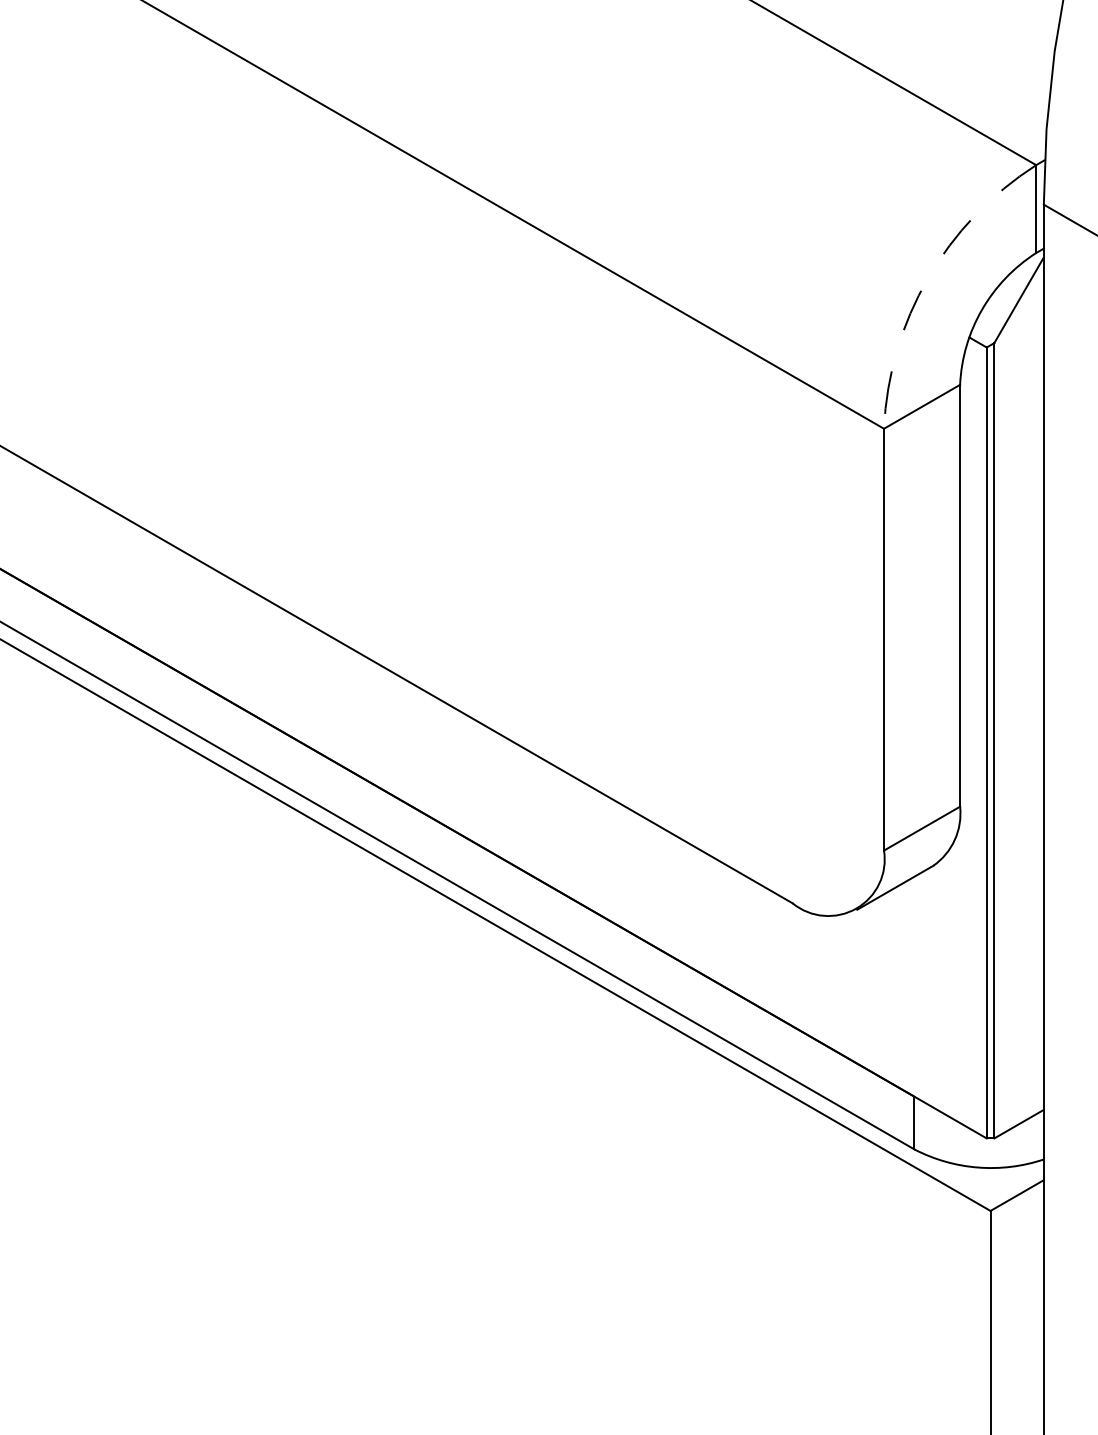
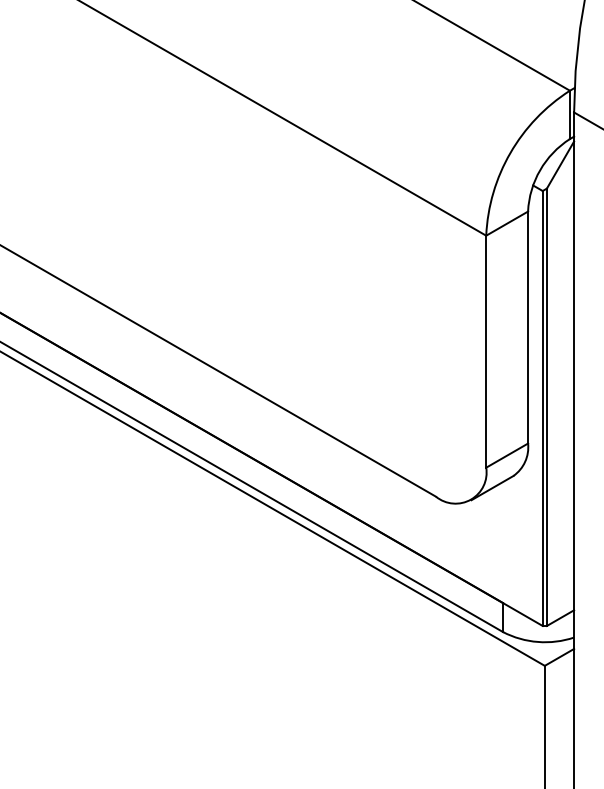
arc: (928, 279) -> (510, 153), dashed -> solid

